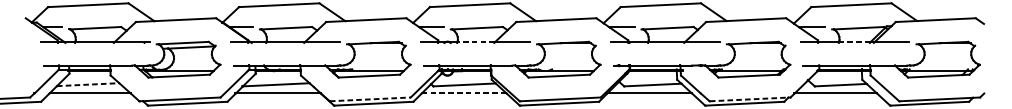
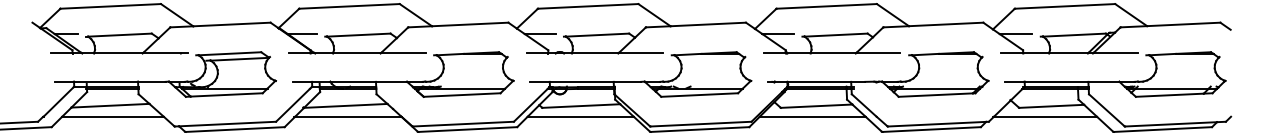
line: (476, 42) -> (595, 52), dashed -> solid
line: (855, 42) -> (1069, 52), dashed -> solid
line: (88, 84) -> (110, 105), dashed -> solid
line: (464, 93) -> (581, 116), dashed -> solid
line: (370, 99) -> (463, 124), dashed -> solid
line: (749, 99) -> (937, 124), dashed -> solid

